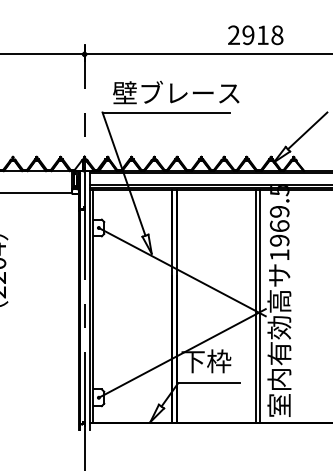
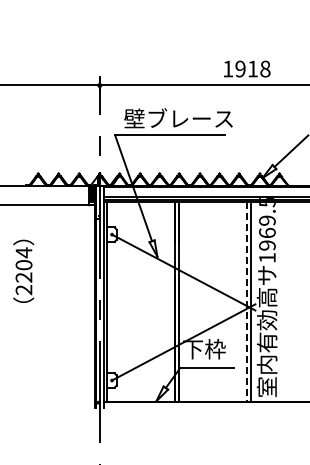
text: (234, 34) -> (228, 68), 2918 -> 1918
line: (255, 306) -> (246, 302), solid -> dashed

